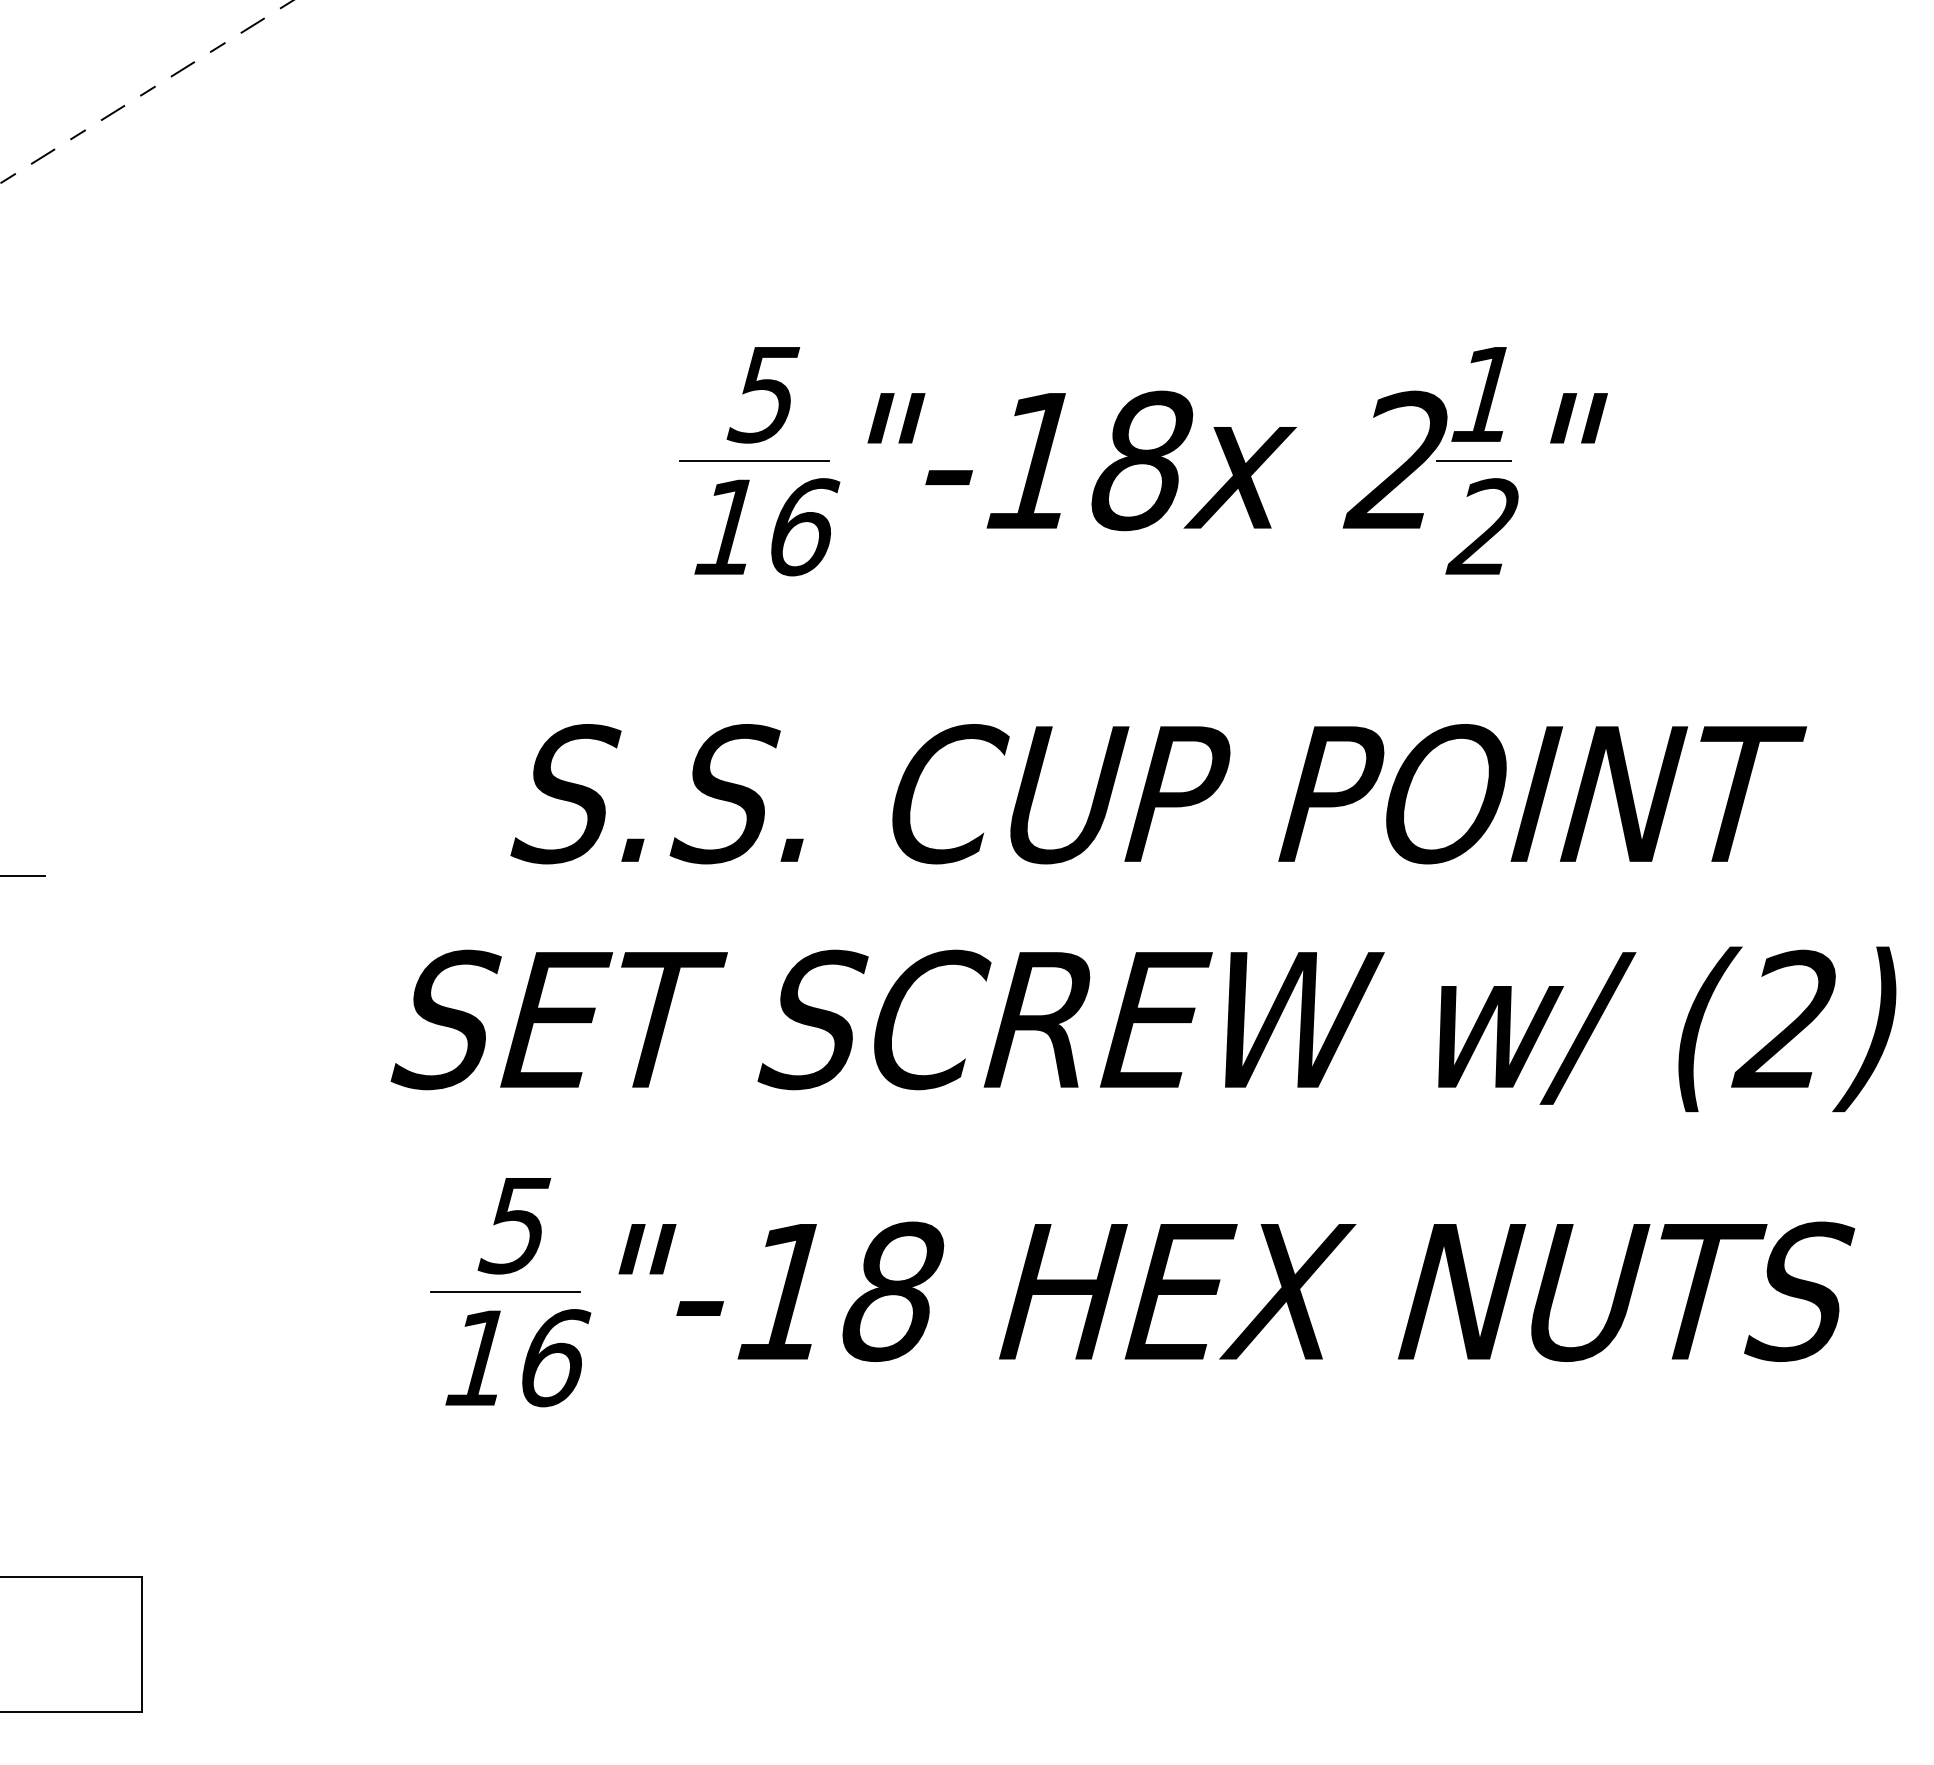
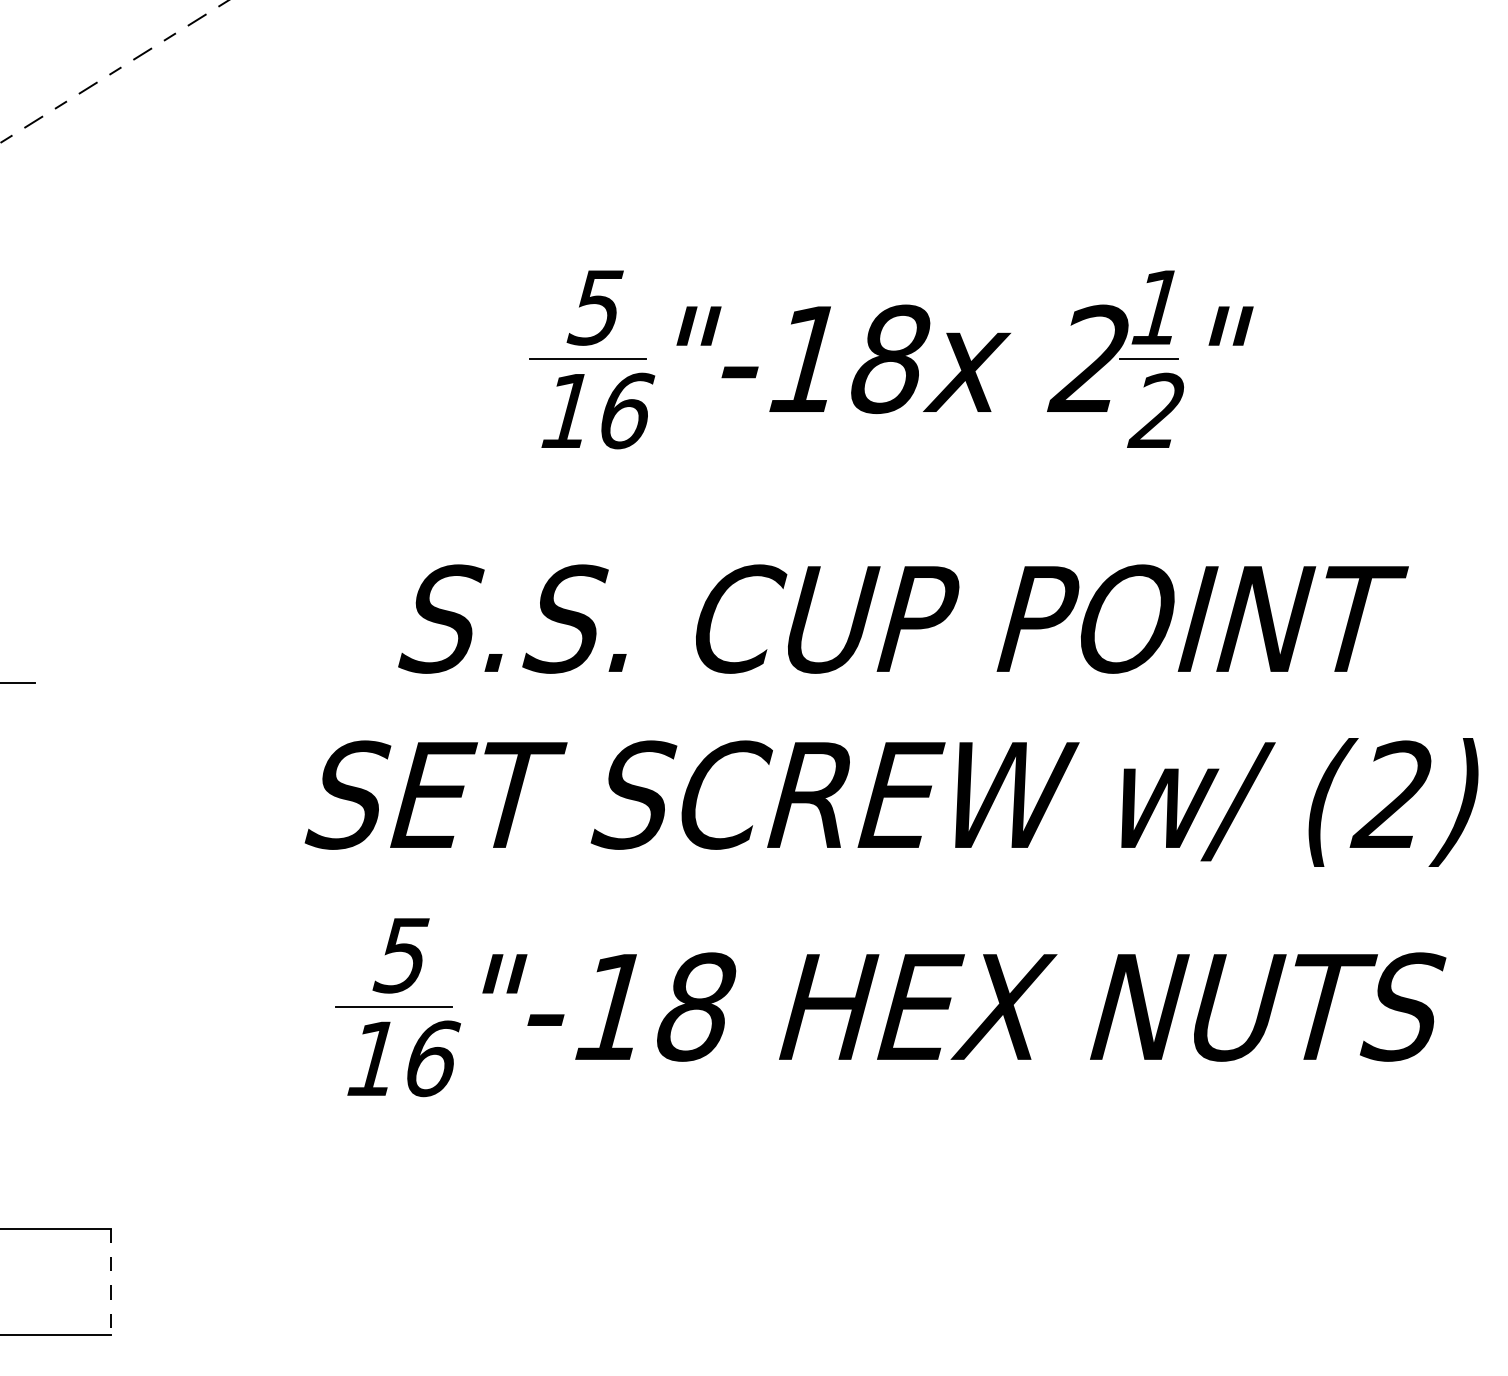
line: (141, 1644) -> (110, 1282), solid -> dashed

